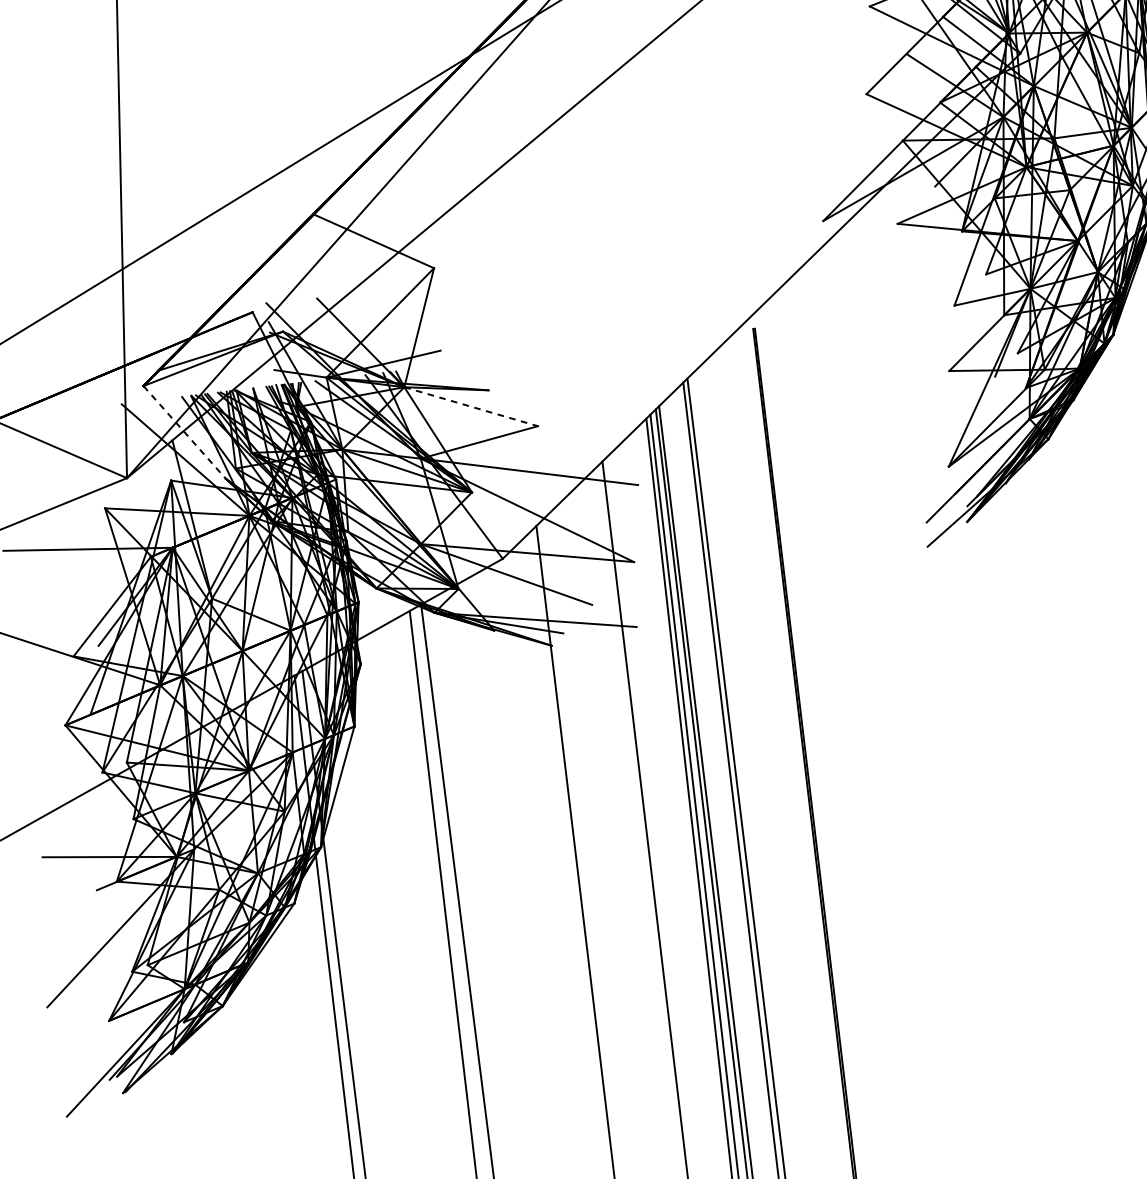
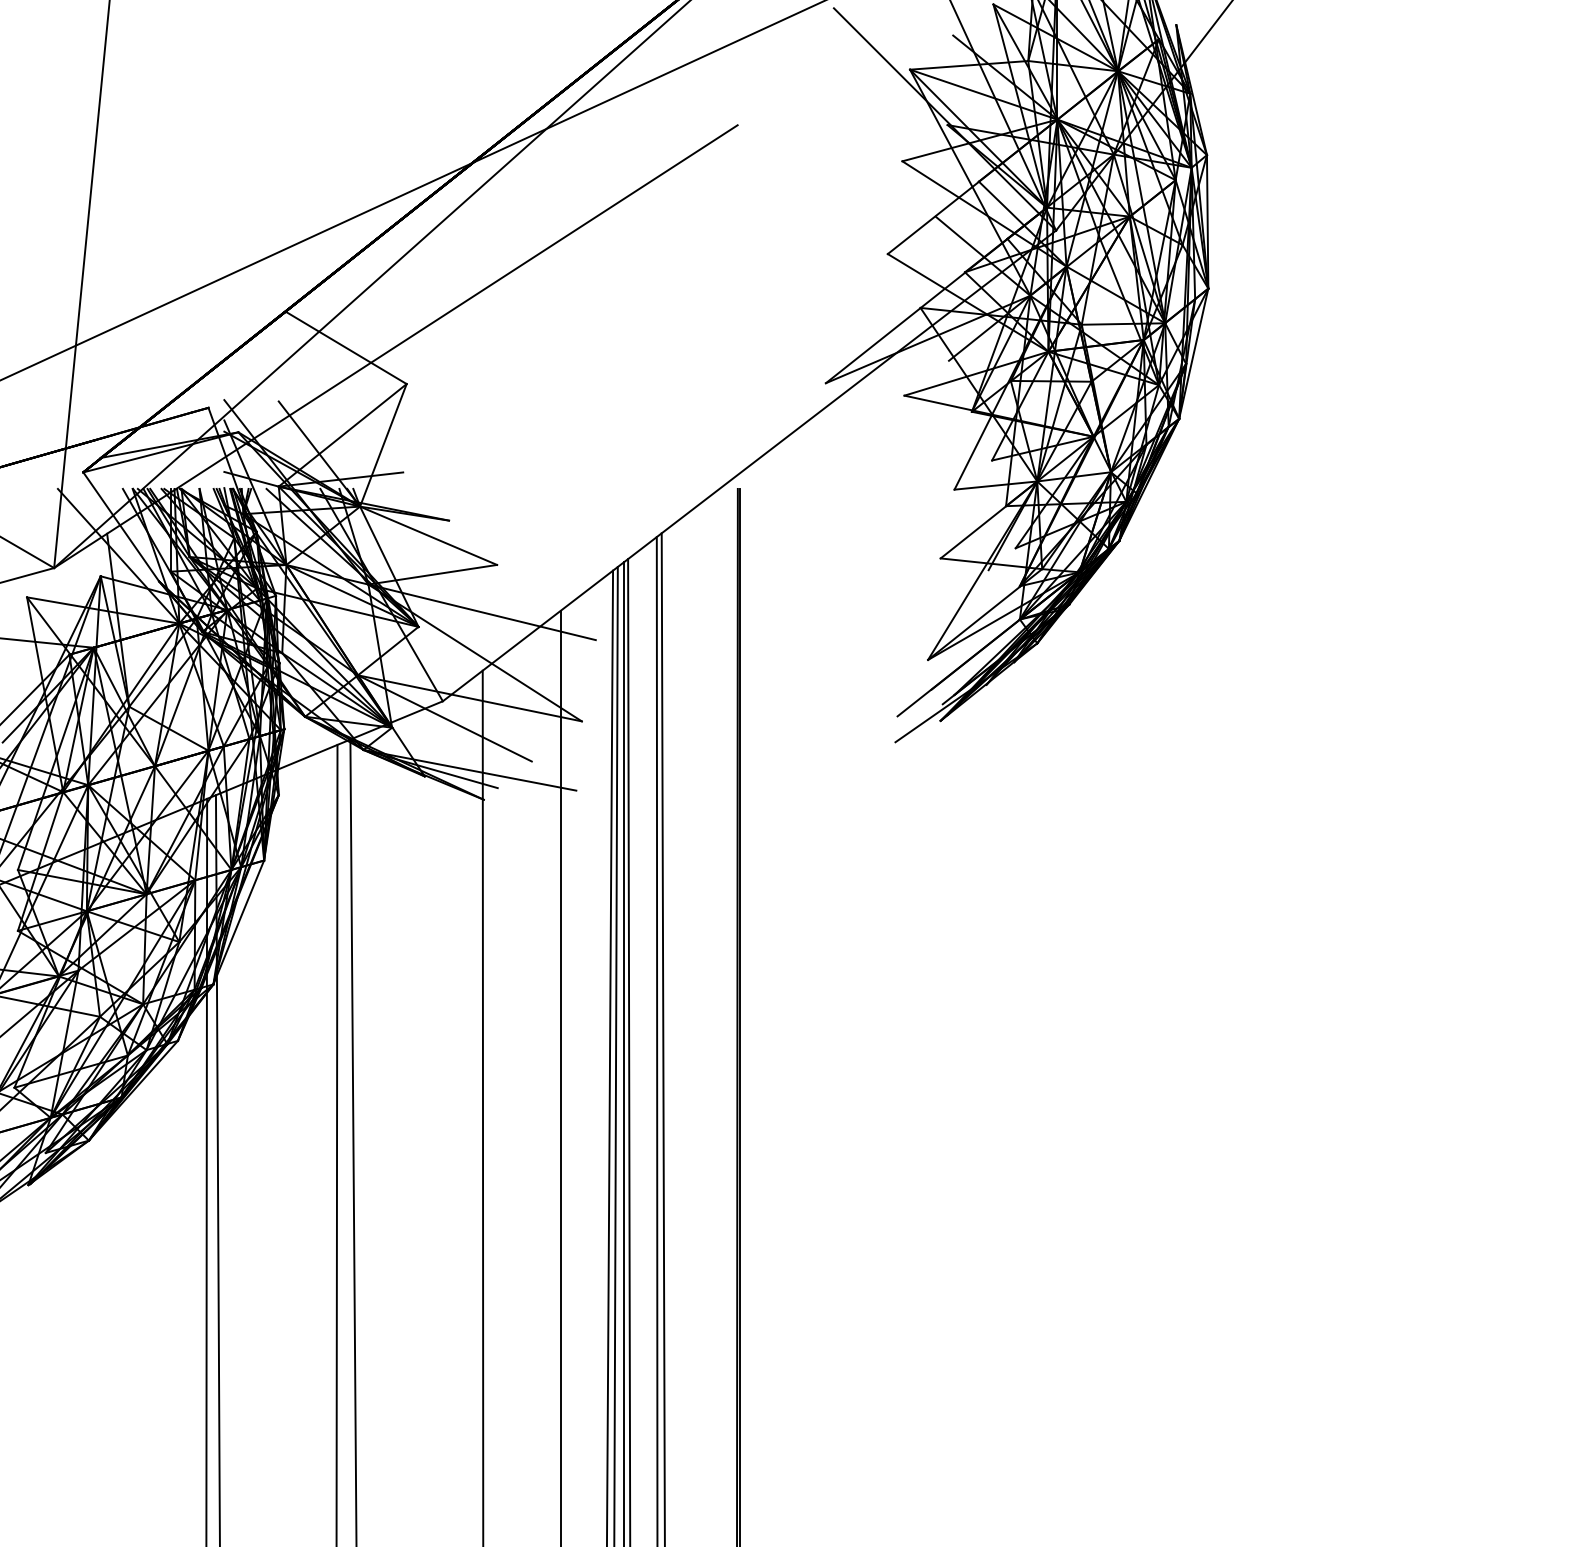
line: (472, 407) -> (429, 536), dashed -> solid
line: (185, 433) -> (121, 527), dashed -> solid

